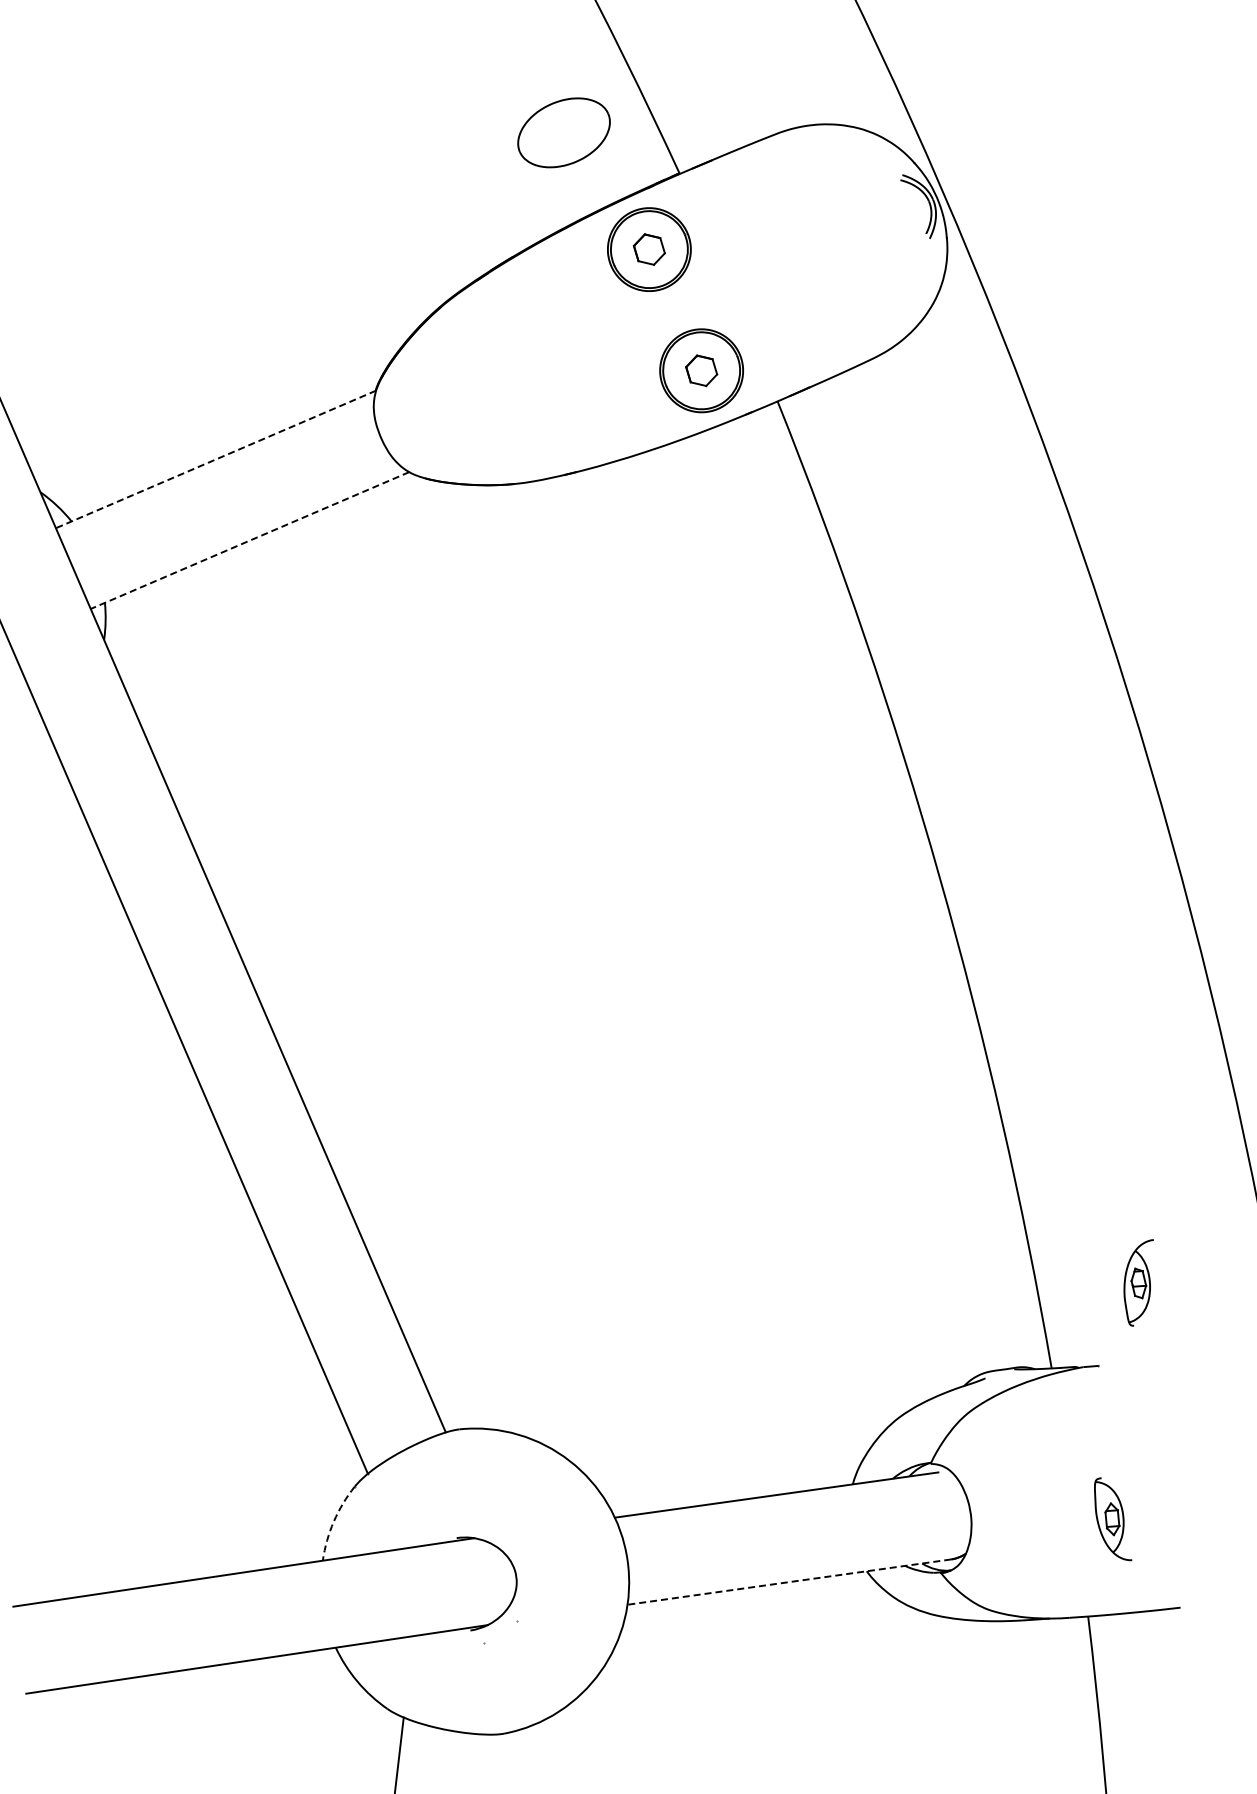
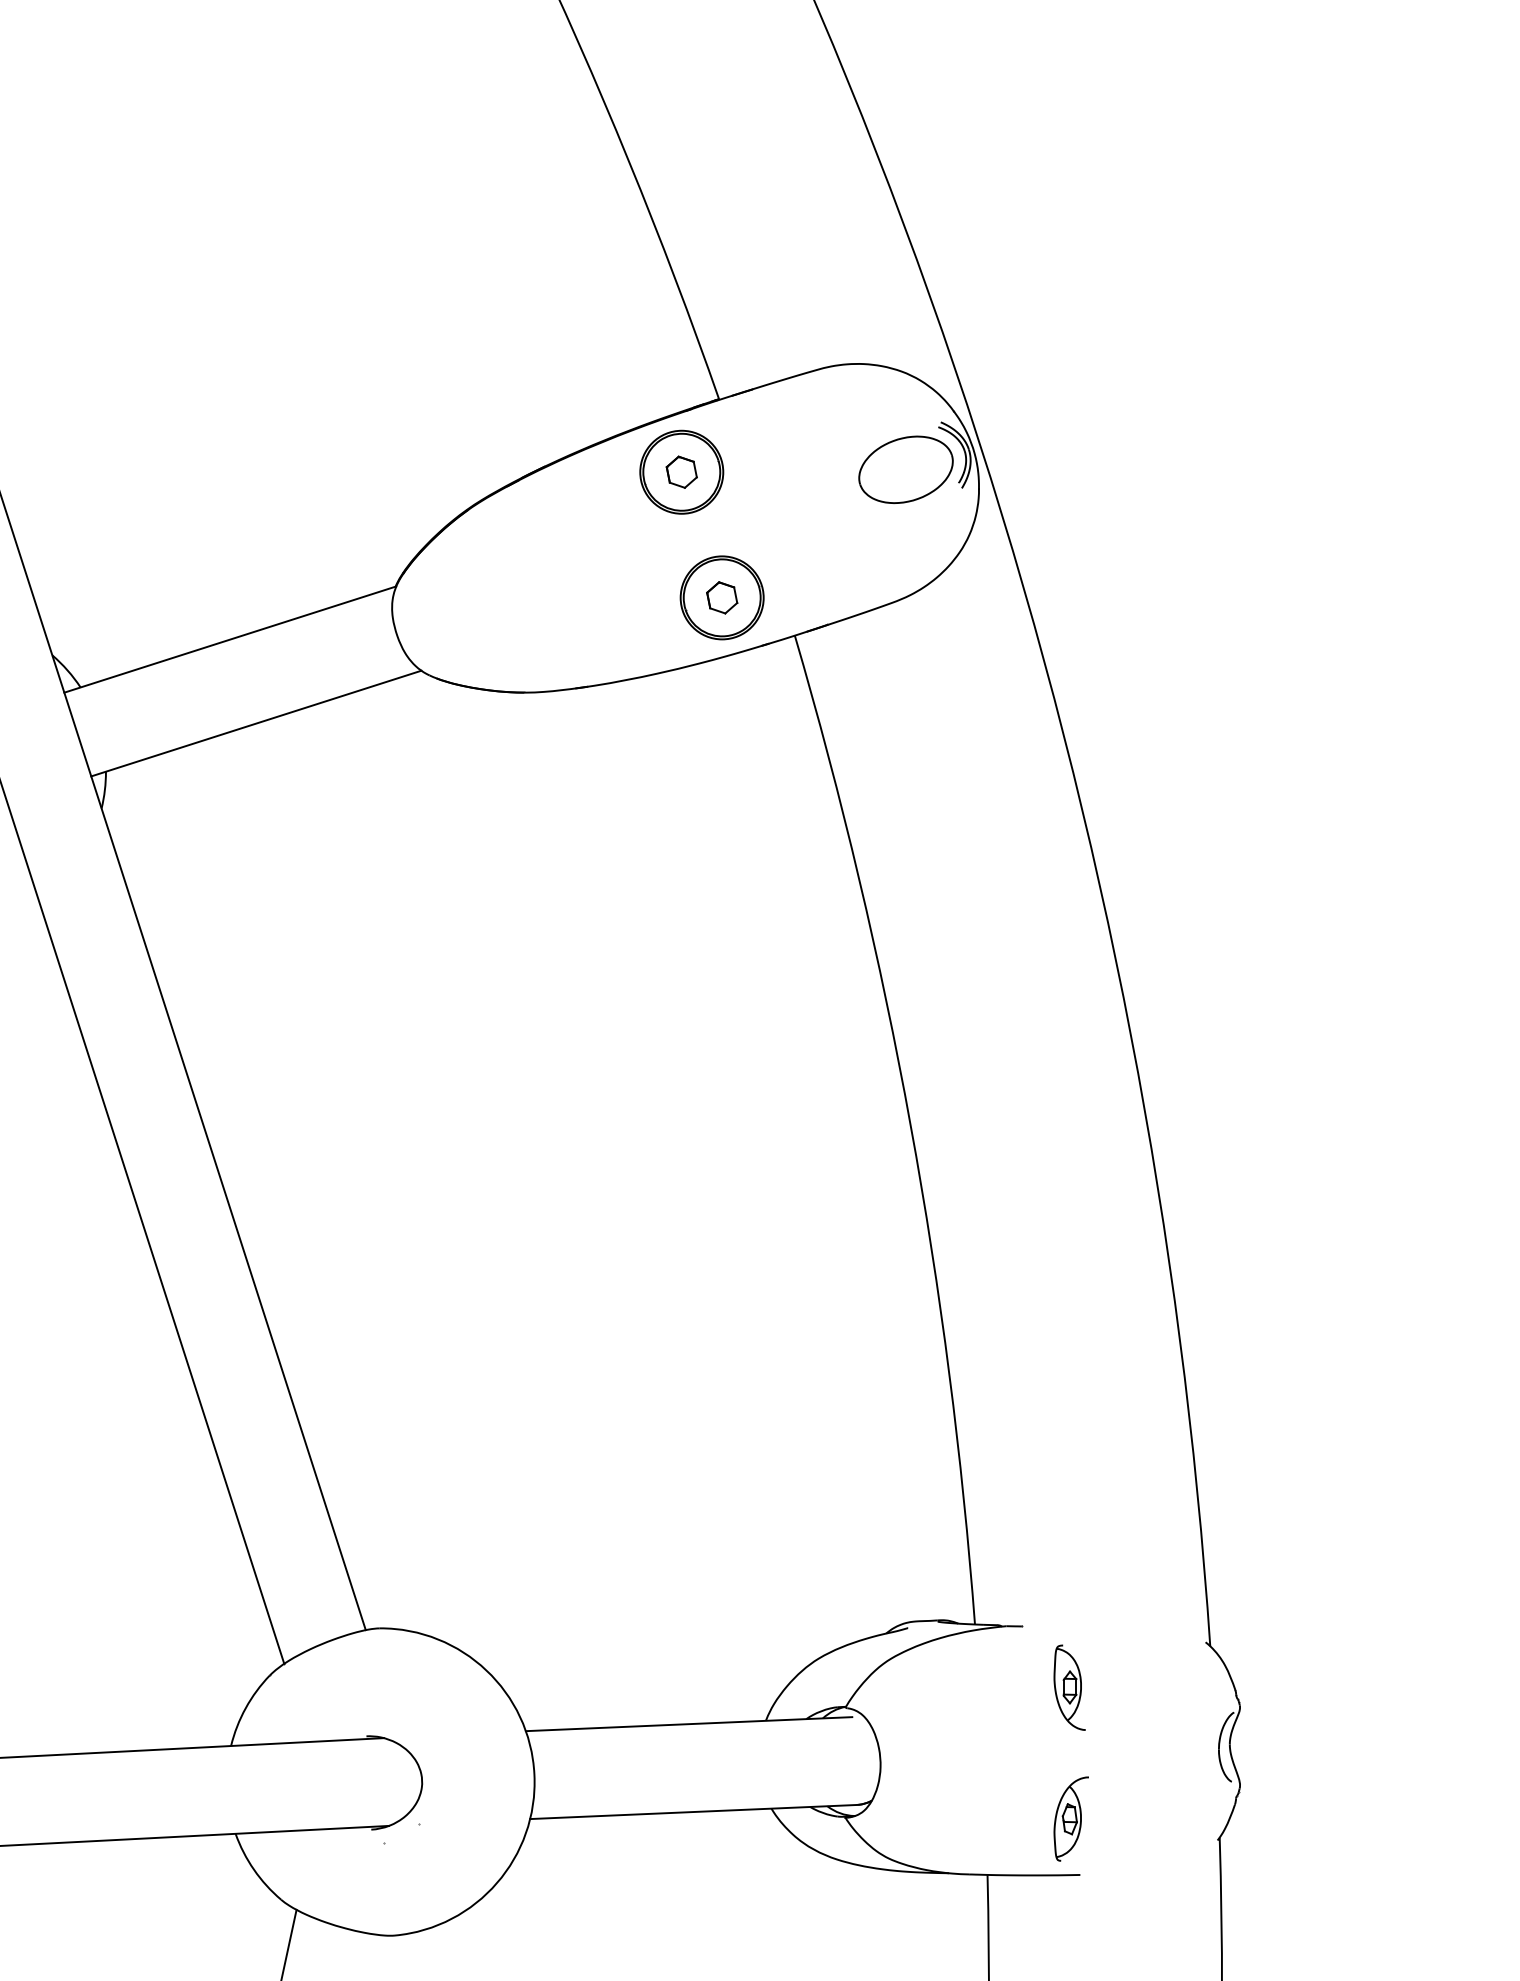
part: (563, 132) -> (905, 469), moved
line: (215, 459) -> (229, 639), dashed -> solid
line: (249, 540) -> (255, 723), dashed -> solid
part: (1139, 1282) -> (1070, 1818), moved
part: (1111, 1519) -> (1069, 1687), moved
arc: (333, 1521) -> (245, 1708), dashed -> solid
line: (788, 1582) -> (692, 1812), dashed -> solid

